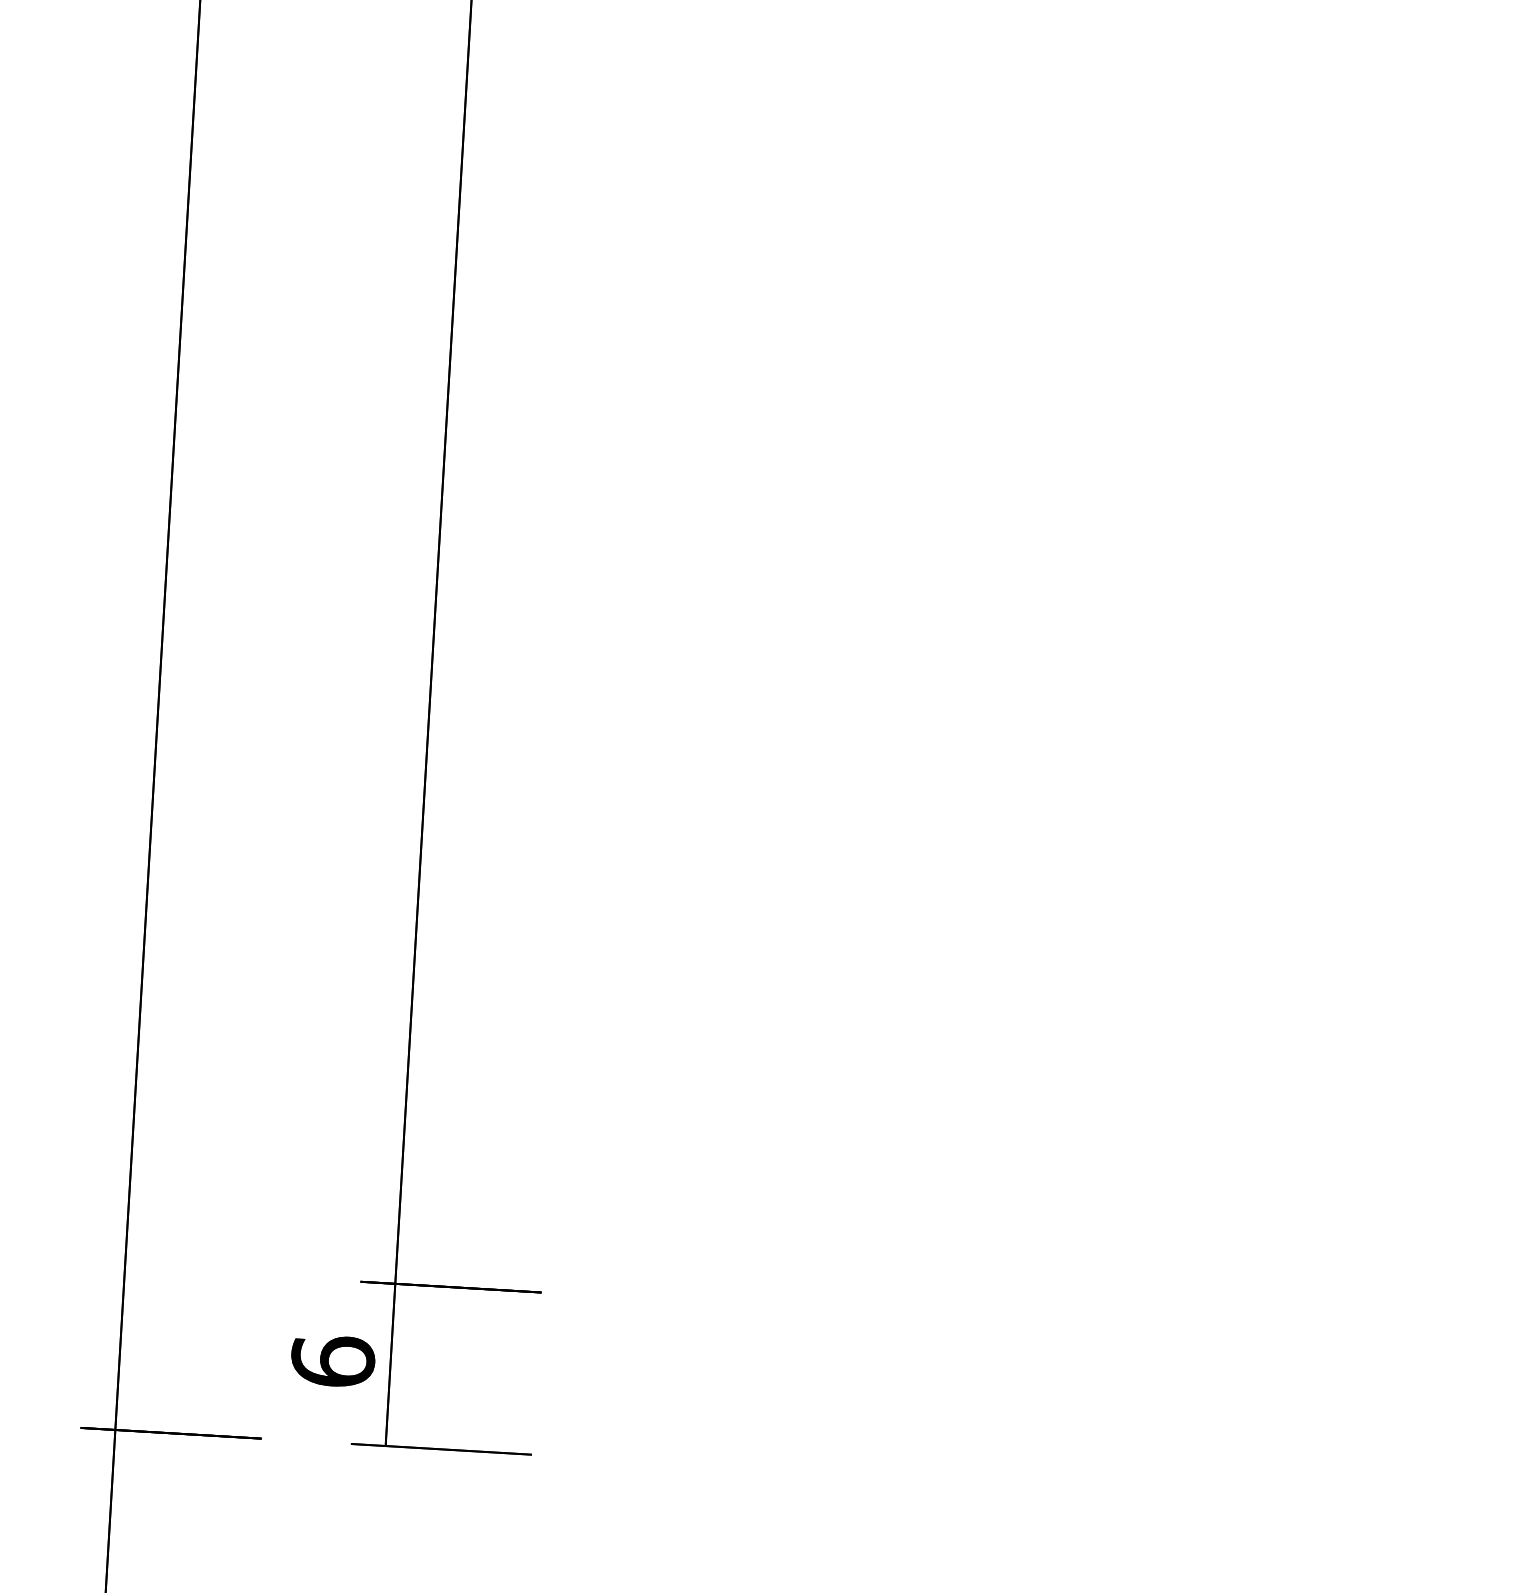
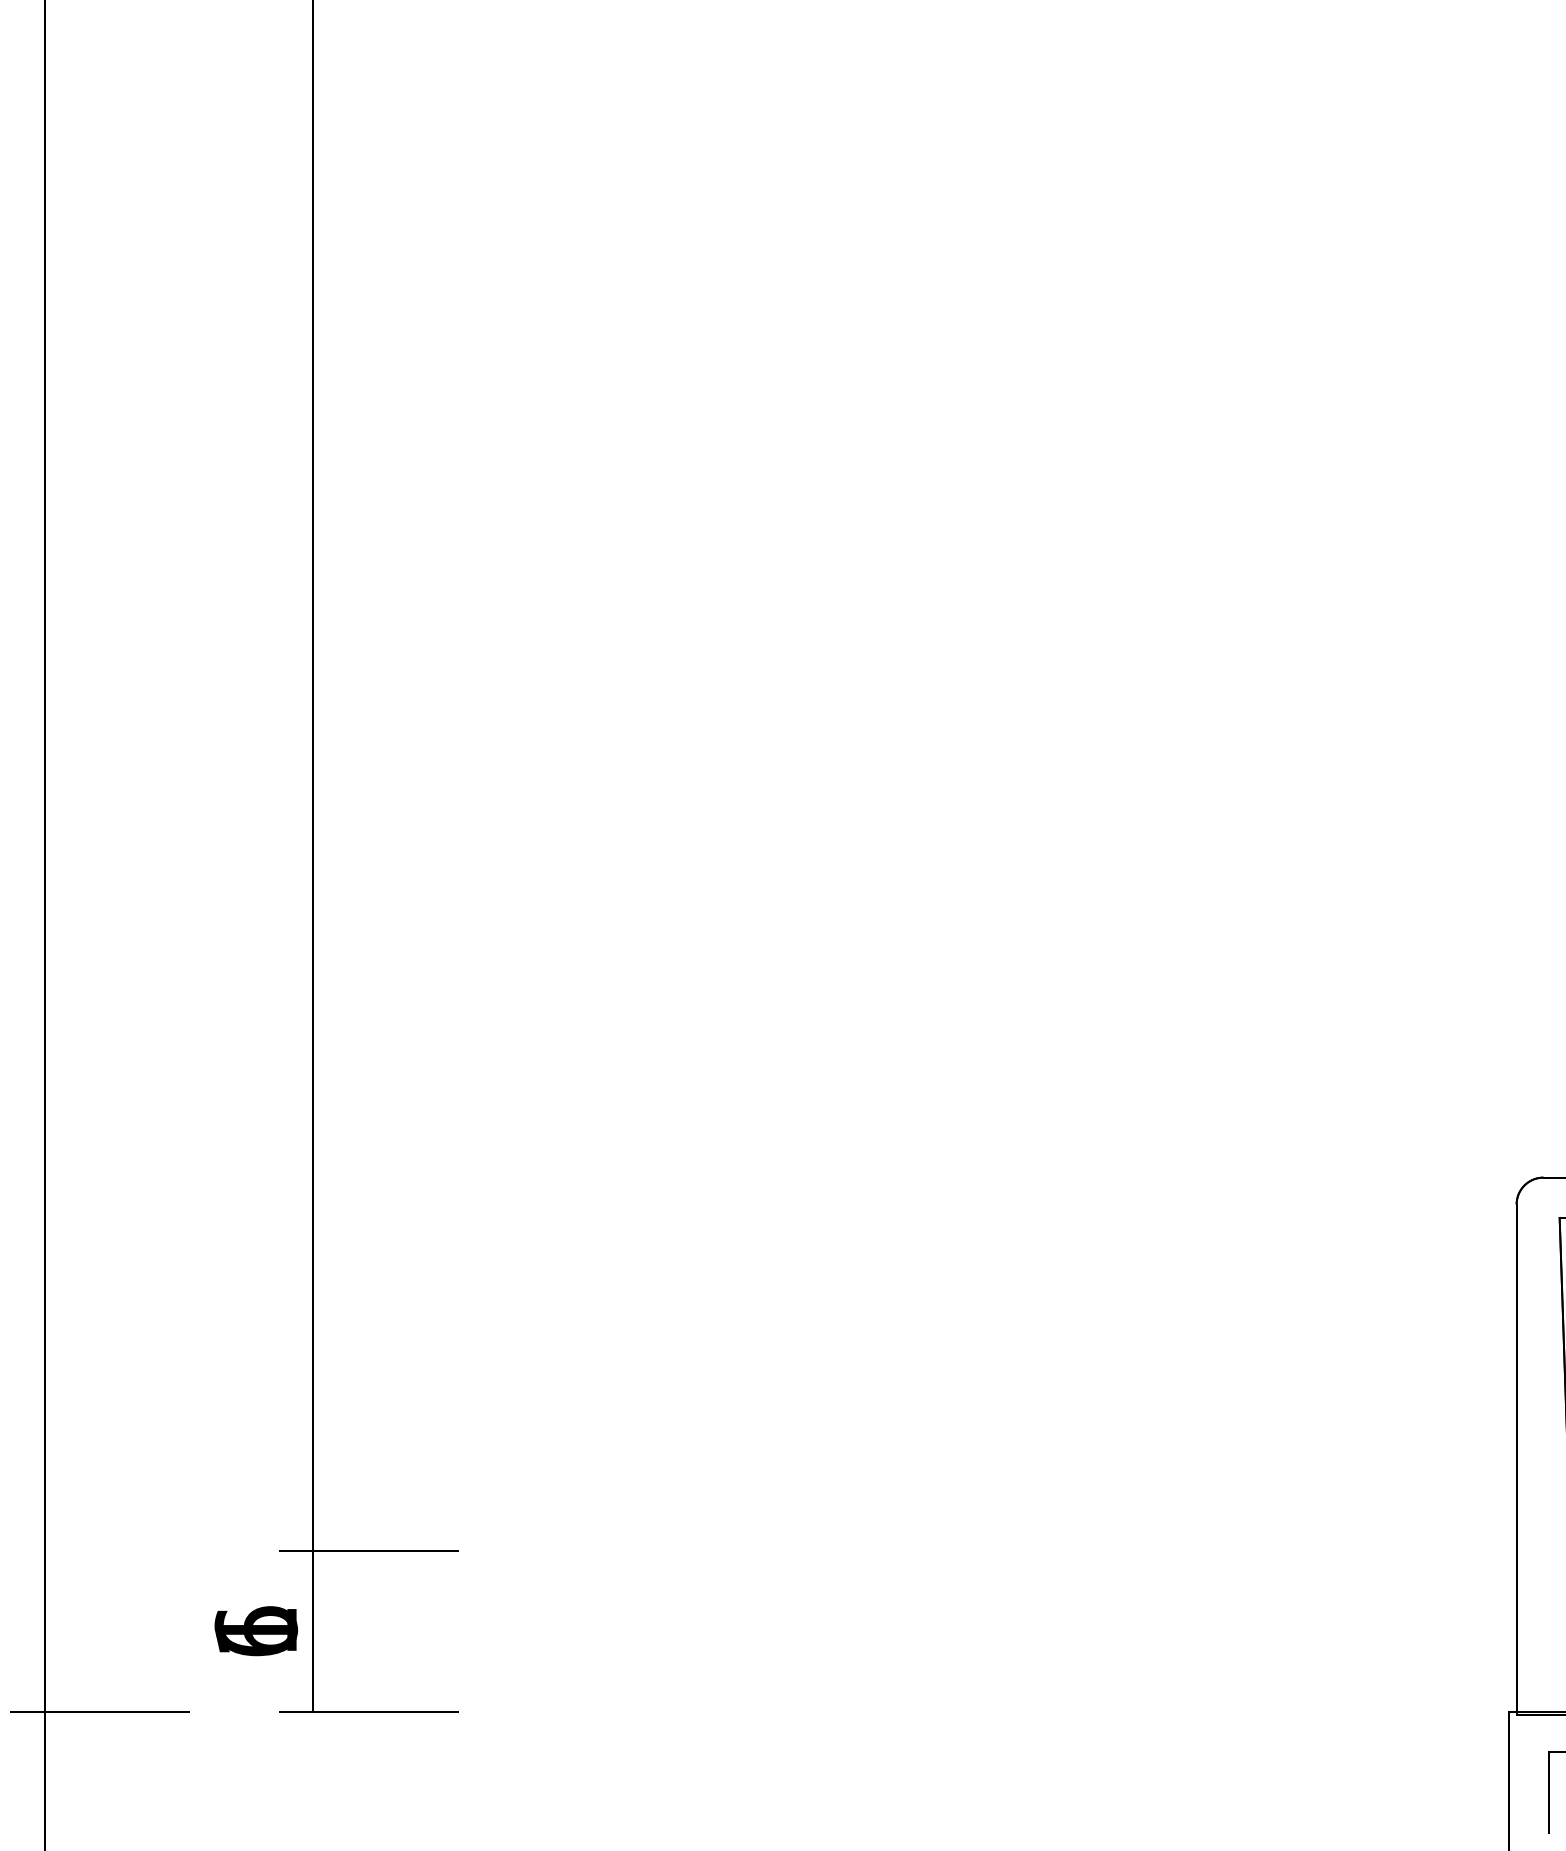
text: (333, 1361) -> (256, 1631), 6 -> 1

